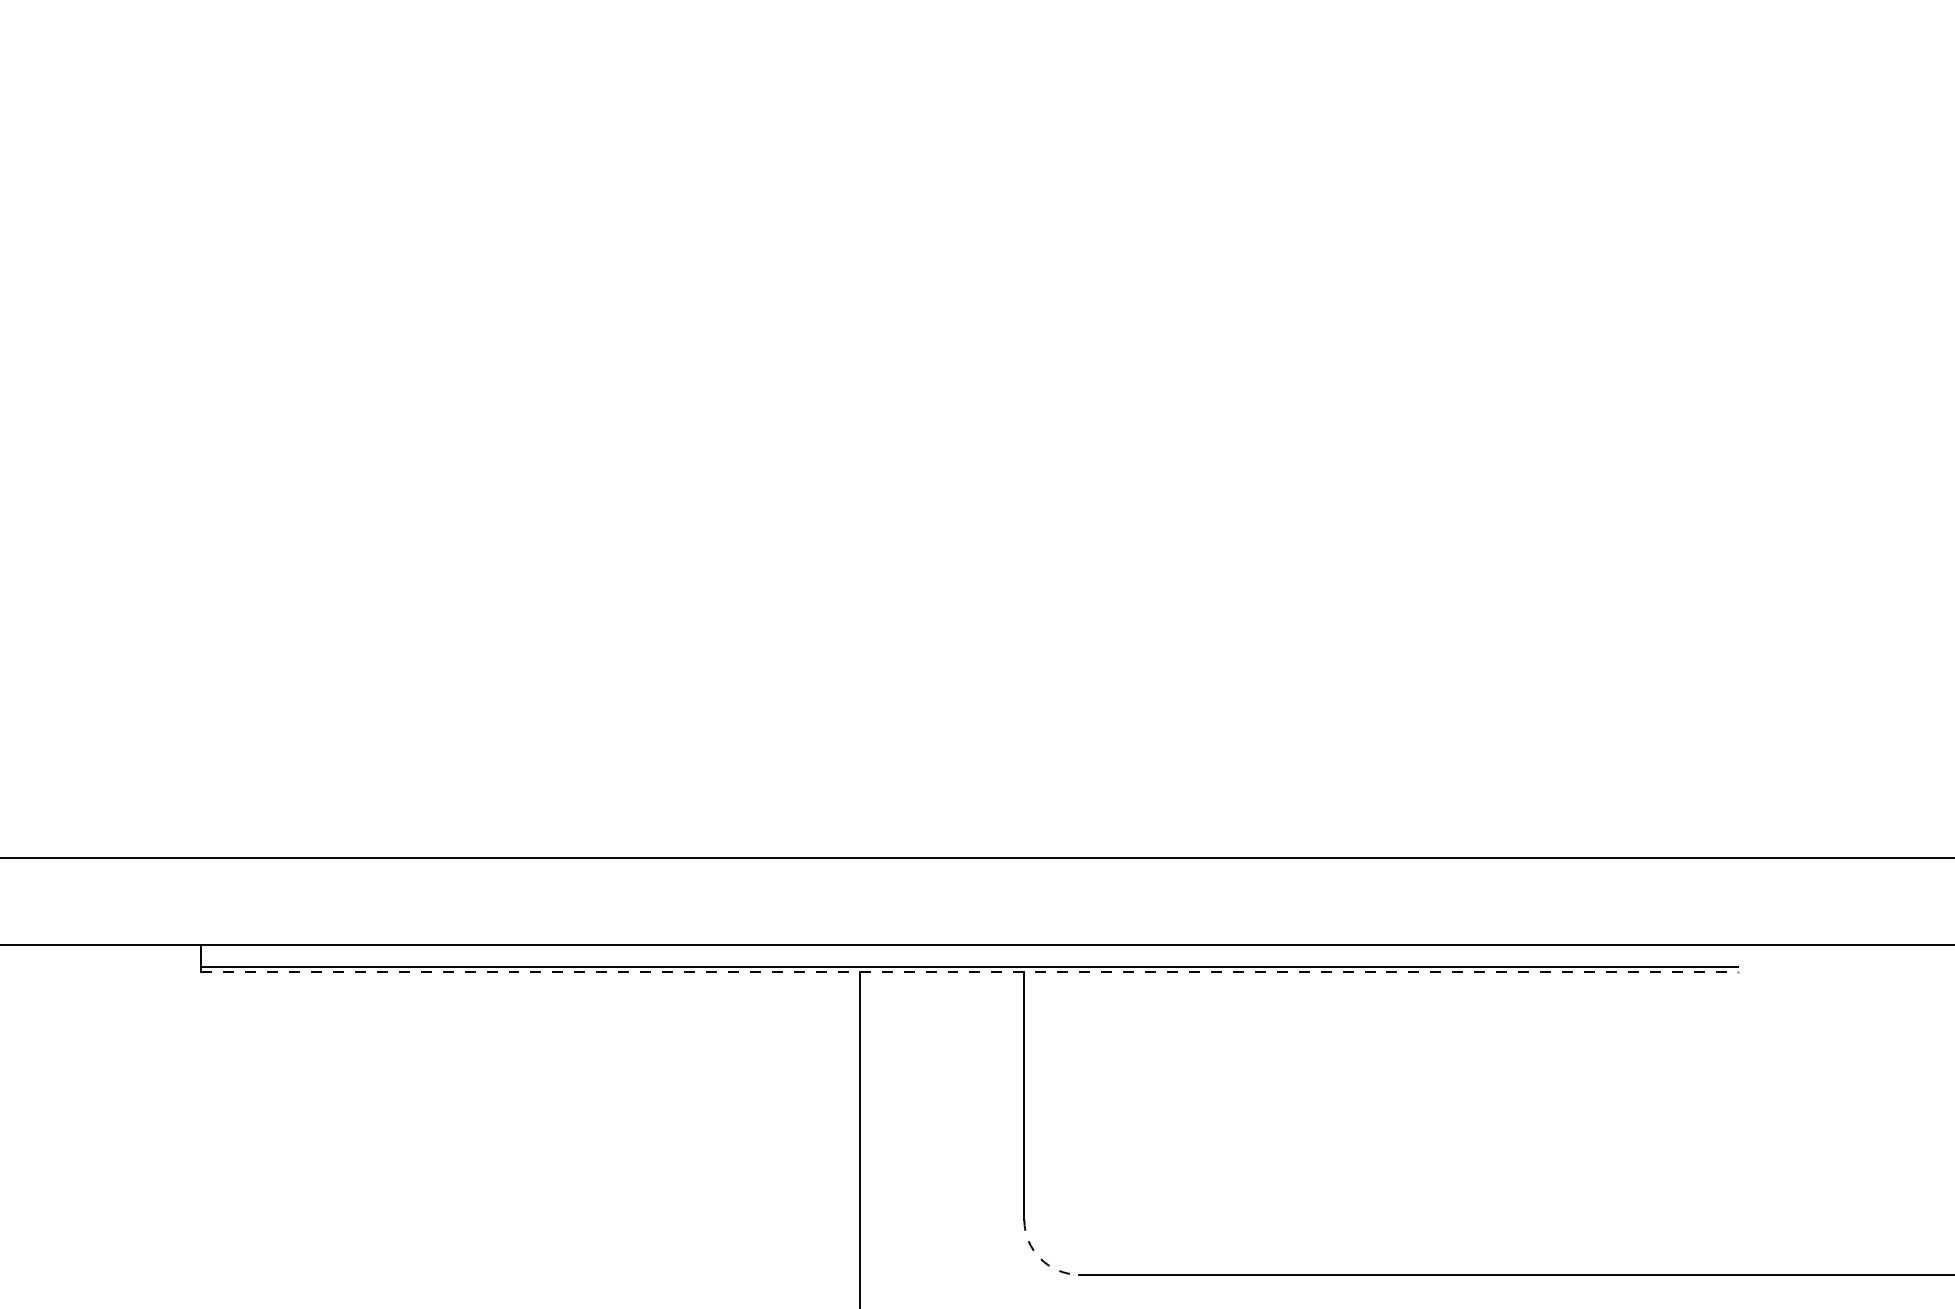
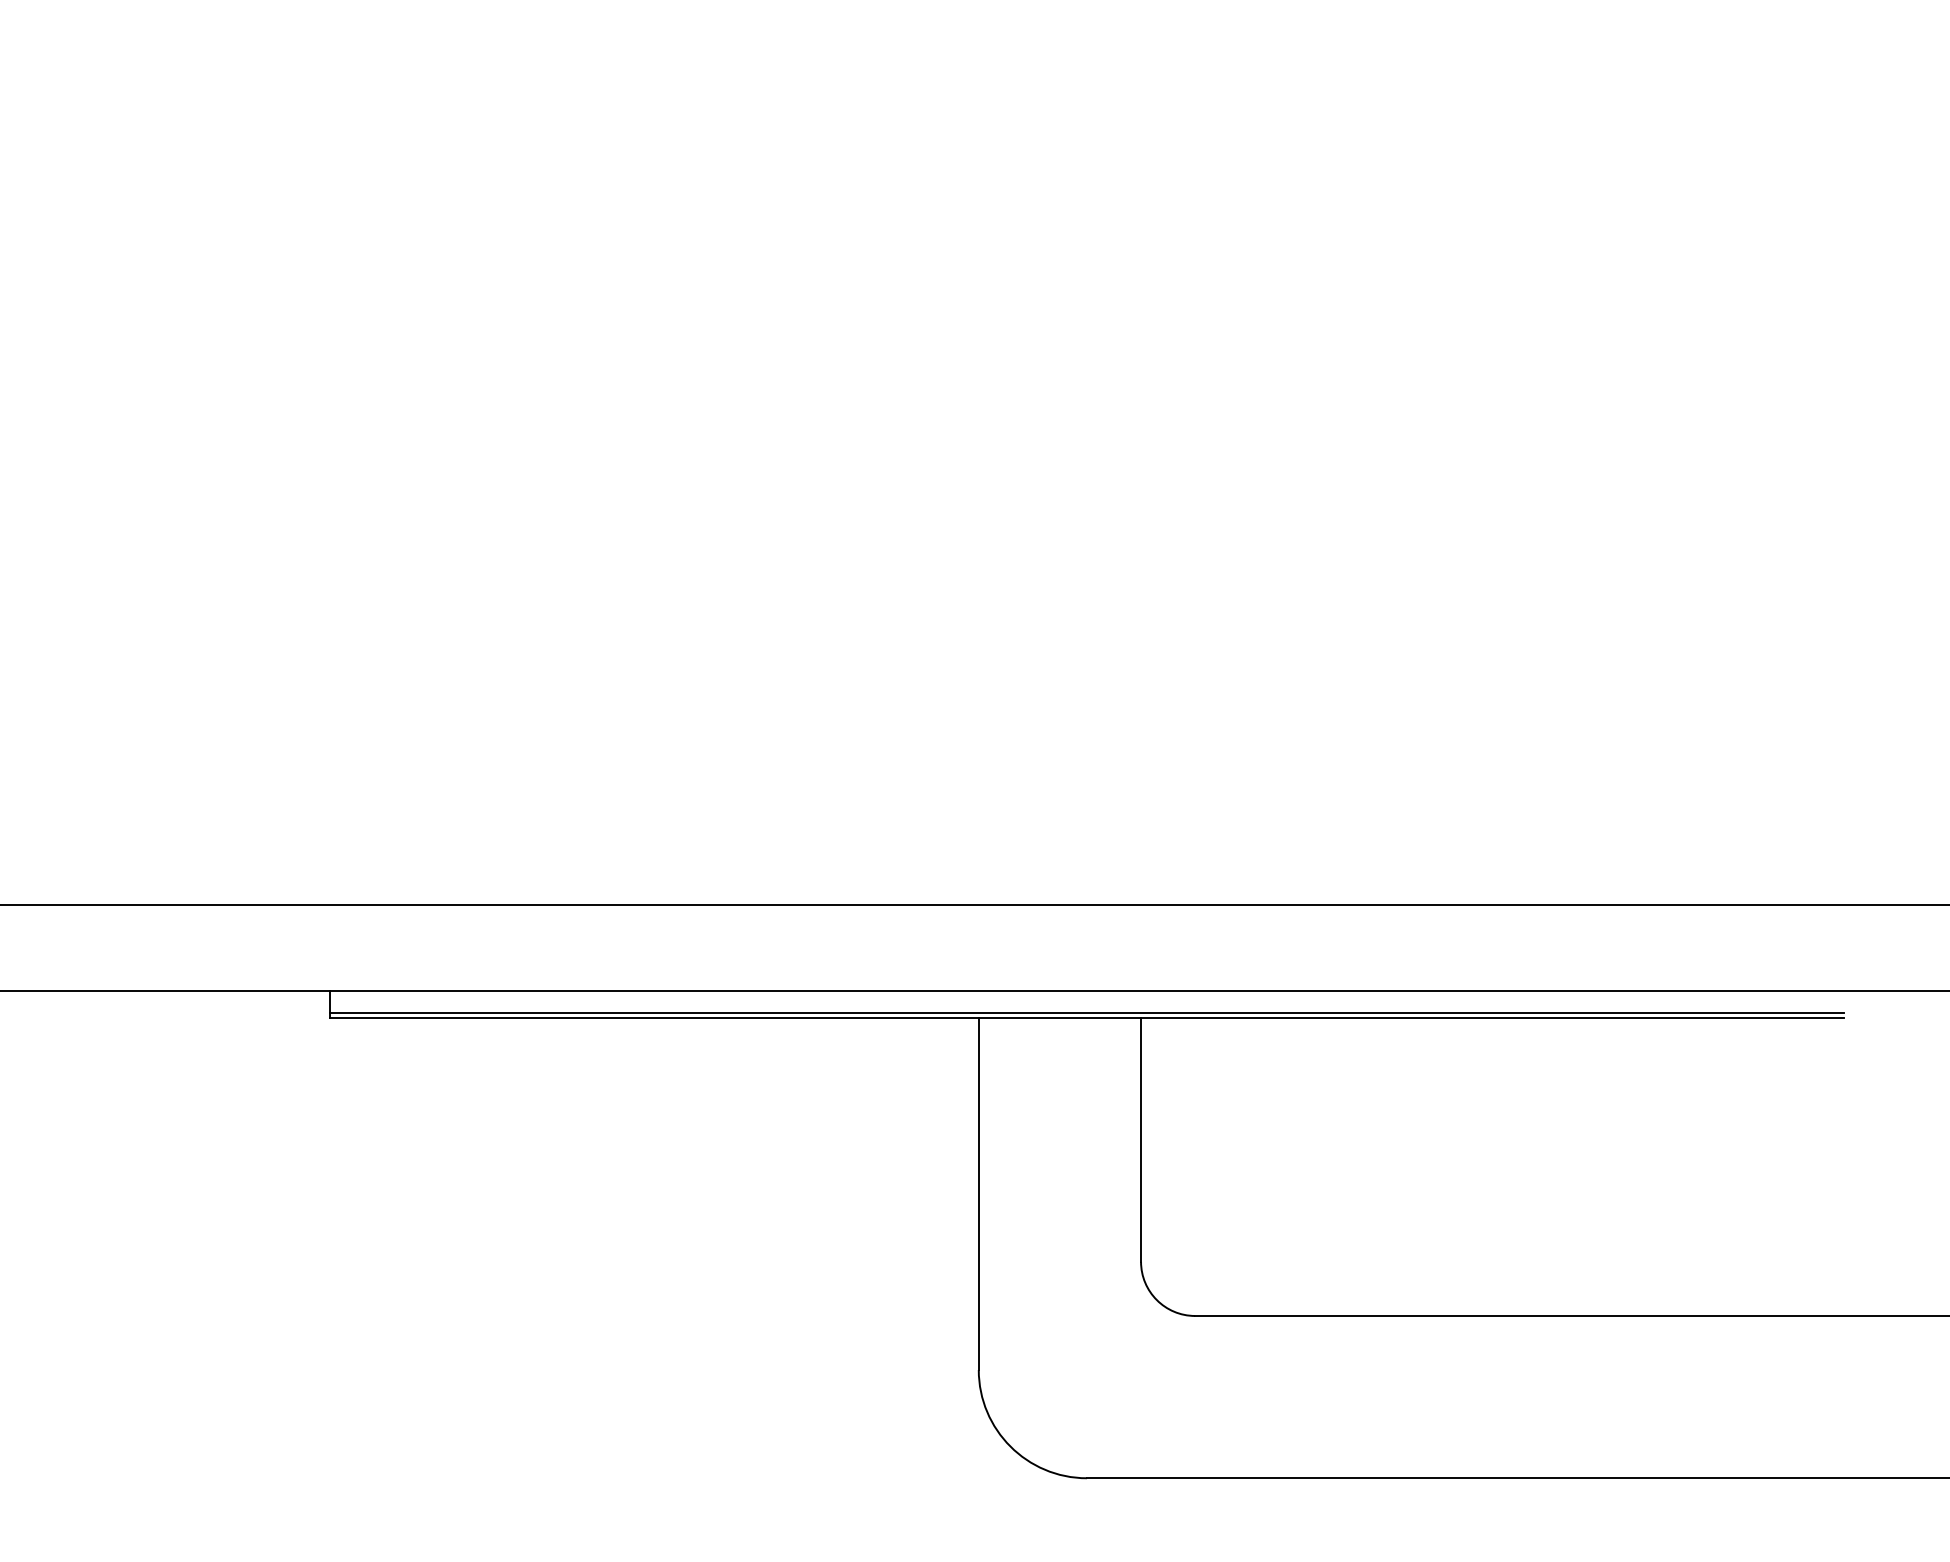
line: (969, 971) -> (1087, 1017), dashed -> solid
arc: (1039, 1259) -> (1156, 1300), dashed -> solid

